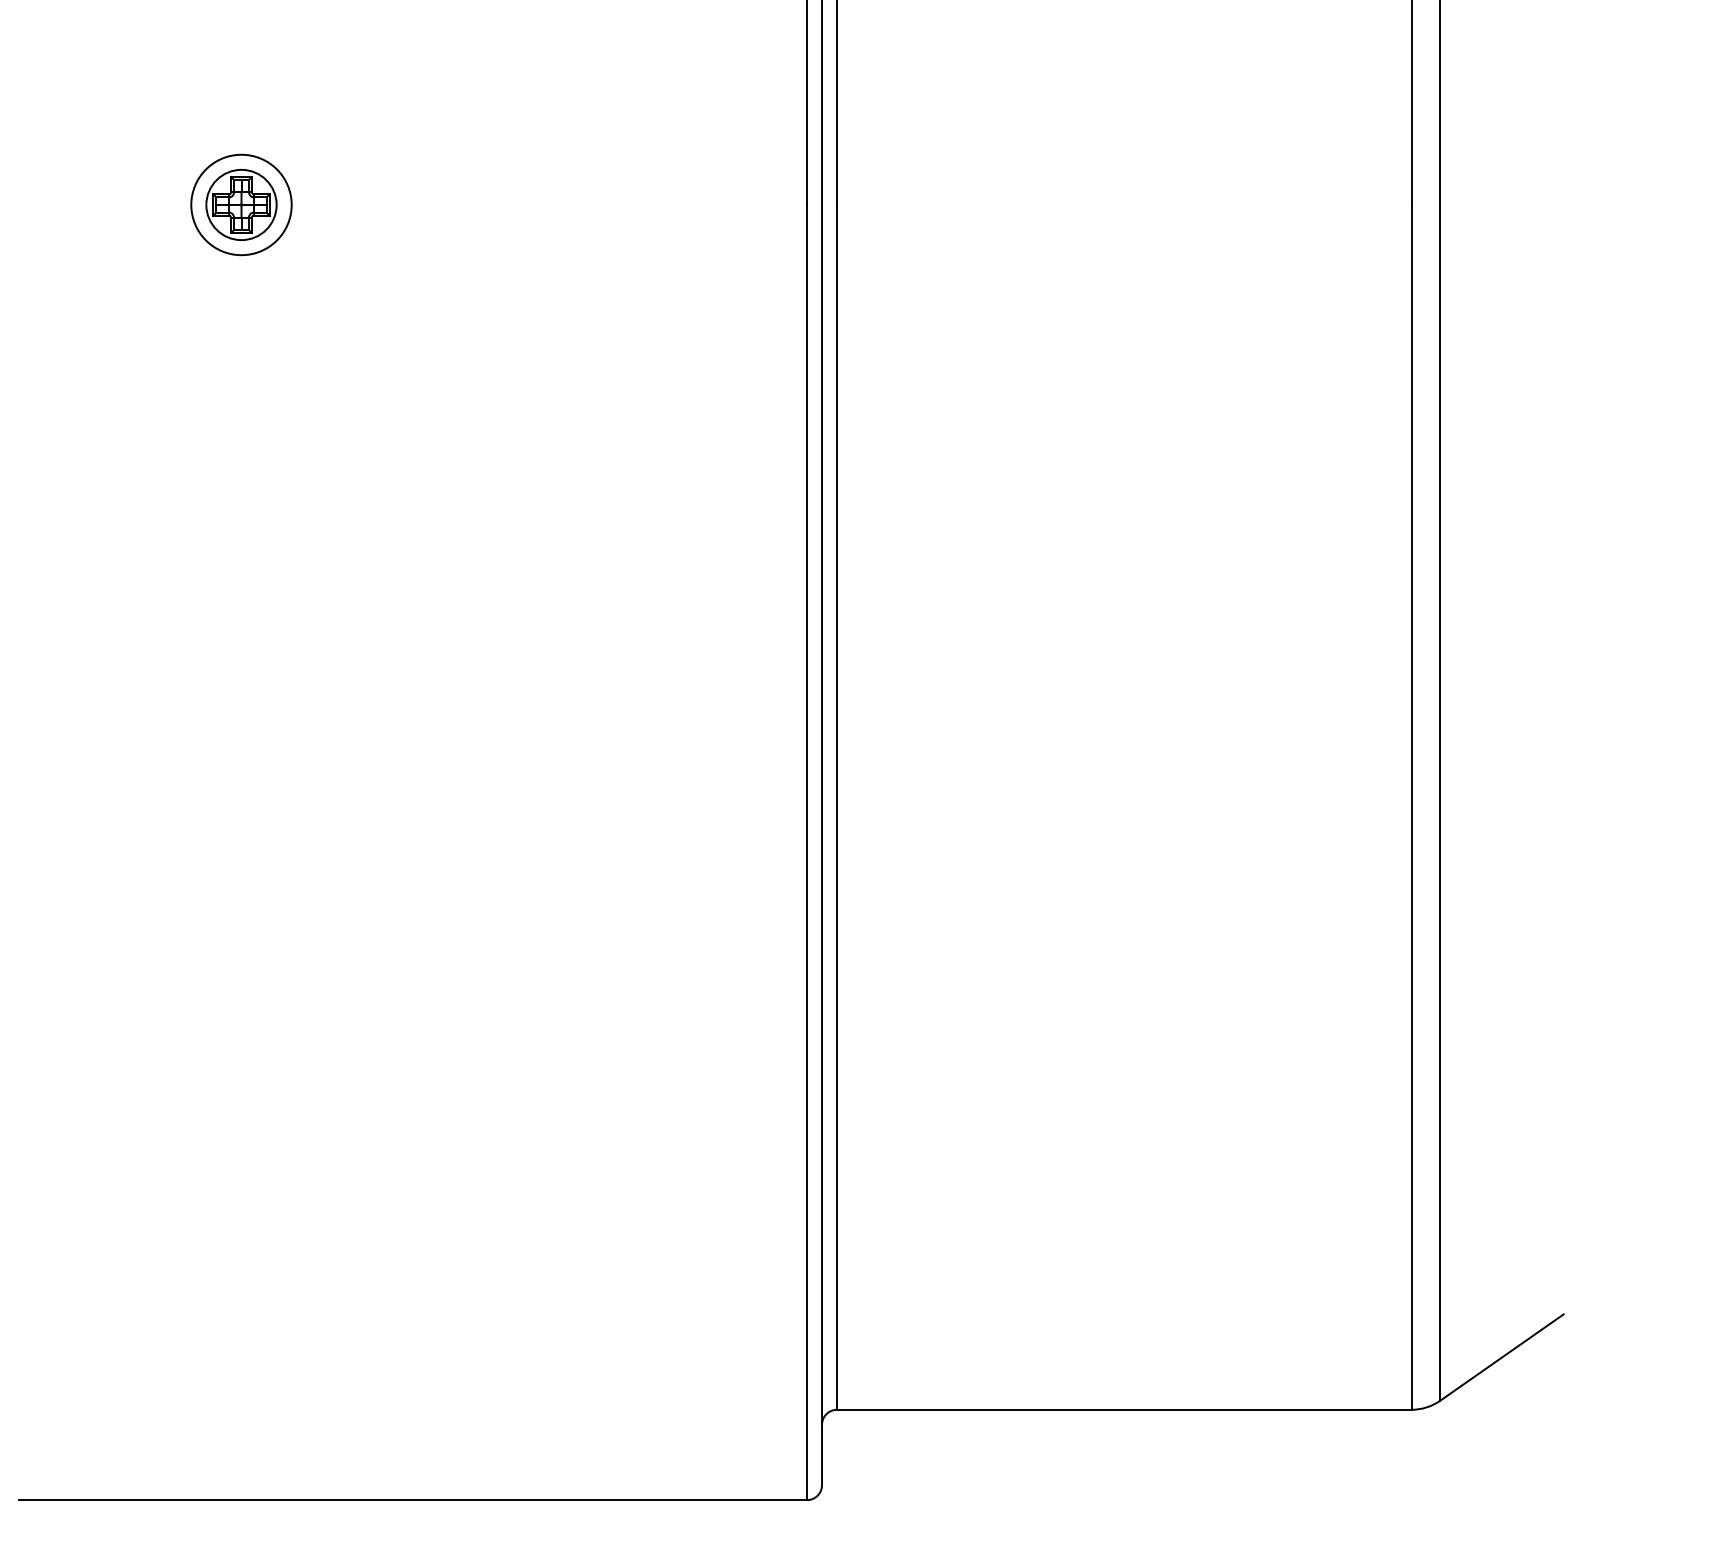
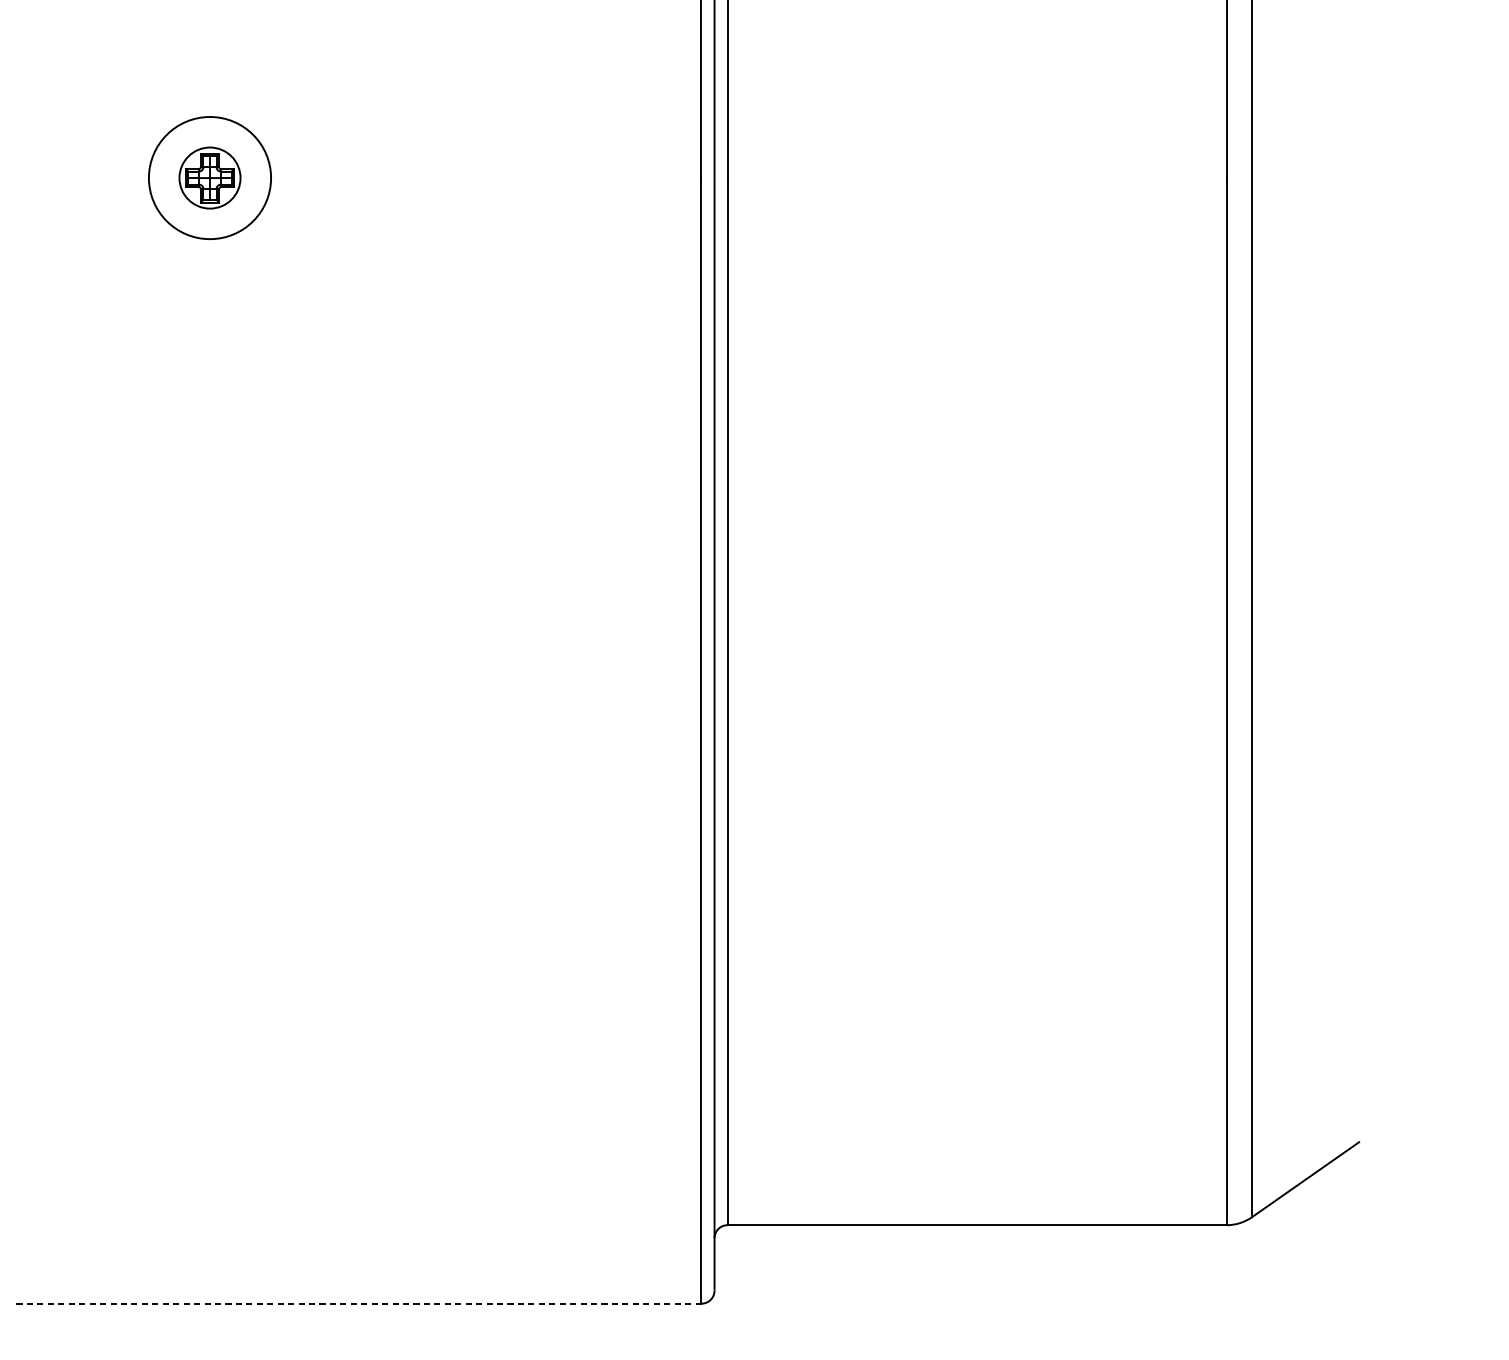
circle: (241, 204) -> (210, 177), size x1.4
line: (413, 1500) -> (359, 1304), solid -> dashed

